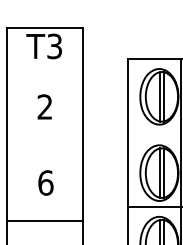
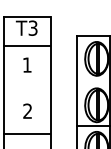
line: (43, 76) -> (26, 46), added
text: (43, 106) -> (26, 64), 2 -> 1
text: (45, 181) -> (27, 110), 6 -> 2

